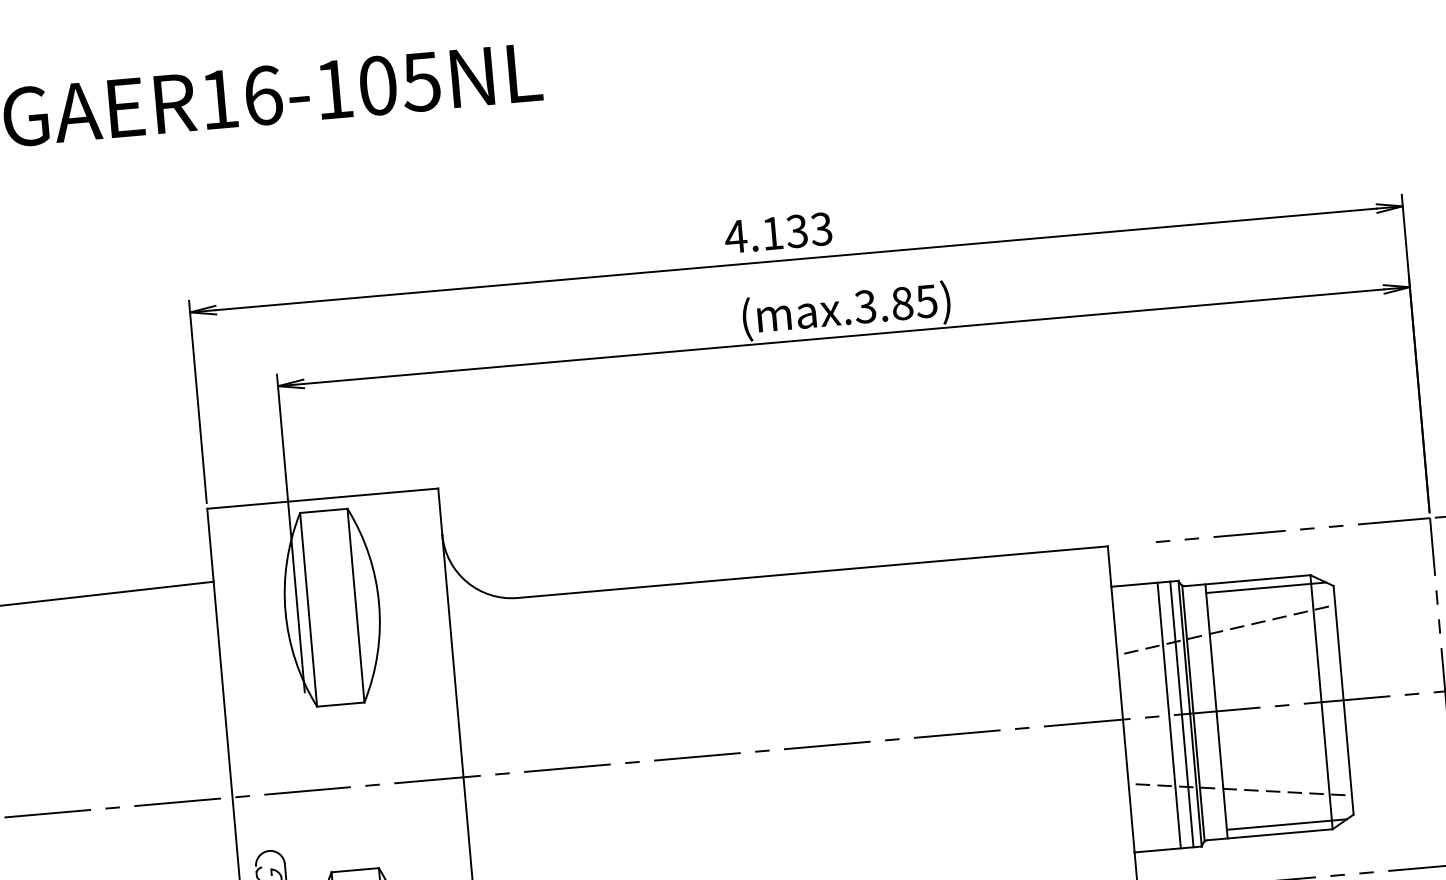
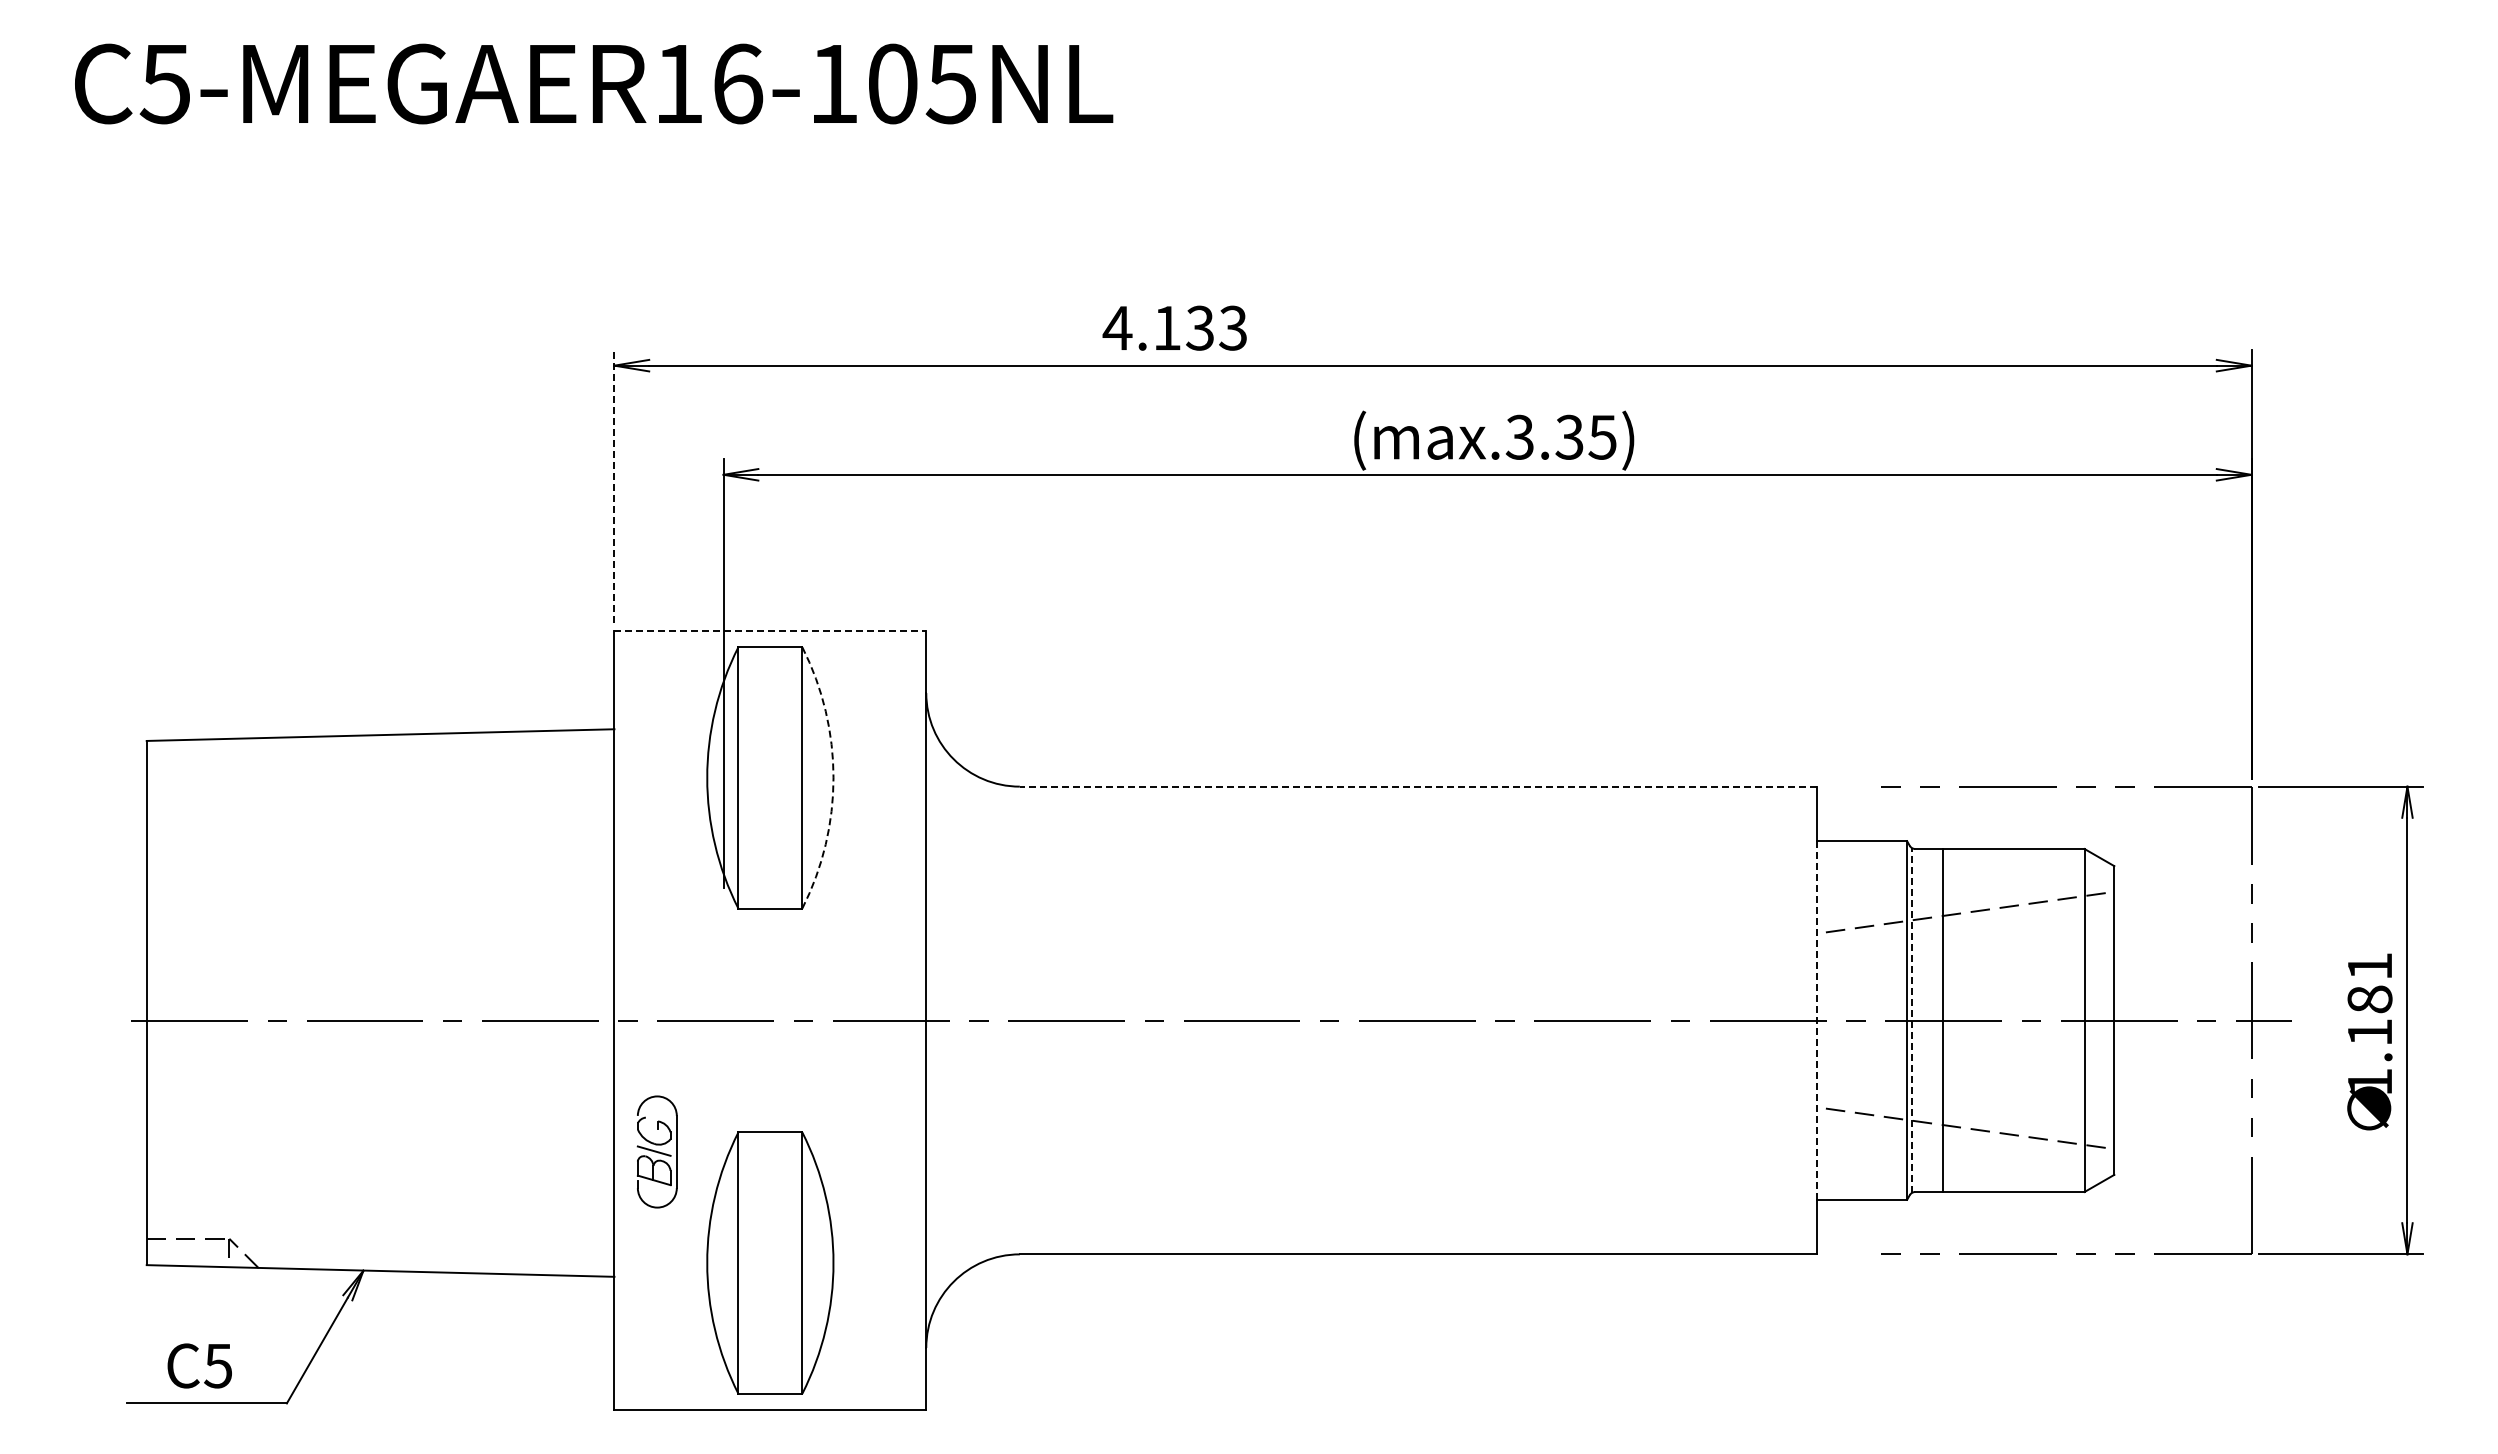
text: (778, 232) -> (1174, 327), moved
text: (902, 303) -> (1569, 436), (max.3.85) -> (max.3.35)
line: (197, 401) -> (614, 486), solid -> dashed
line: (322, 498) -> (770, 630), solid -> dashed
line: (812, 572) -> (1417, 786), solid -> dashed
line: (1265, 587) -> (2023, 860), removed
arc: (379, 603) -> (833, 777), solid -> dashed
line: (1193, 713) -> (1911, 1020), solid -> dashed
line: (1182, 714) -> (1896, 1020), removed
line: (1168, 715) -> (1878, 1020), removed
line: (1122, 719) -> (1816, 1020), solid -> dashed
line: (1286, 824) -> (2023, 1180), removed

